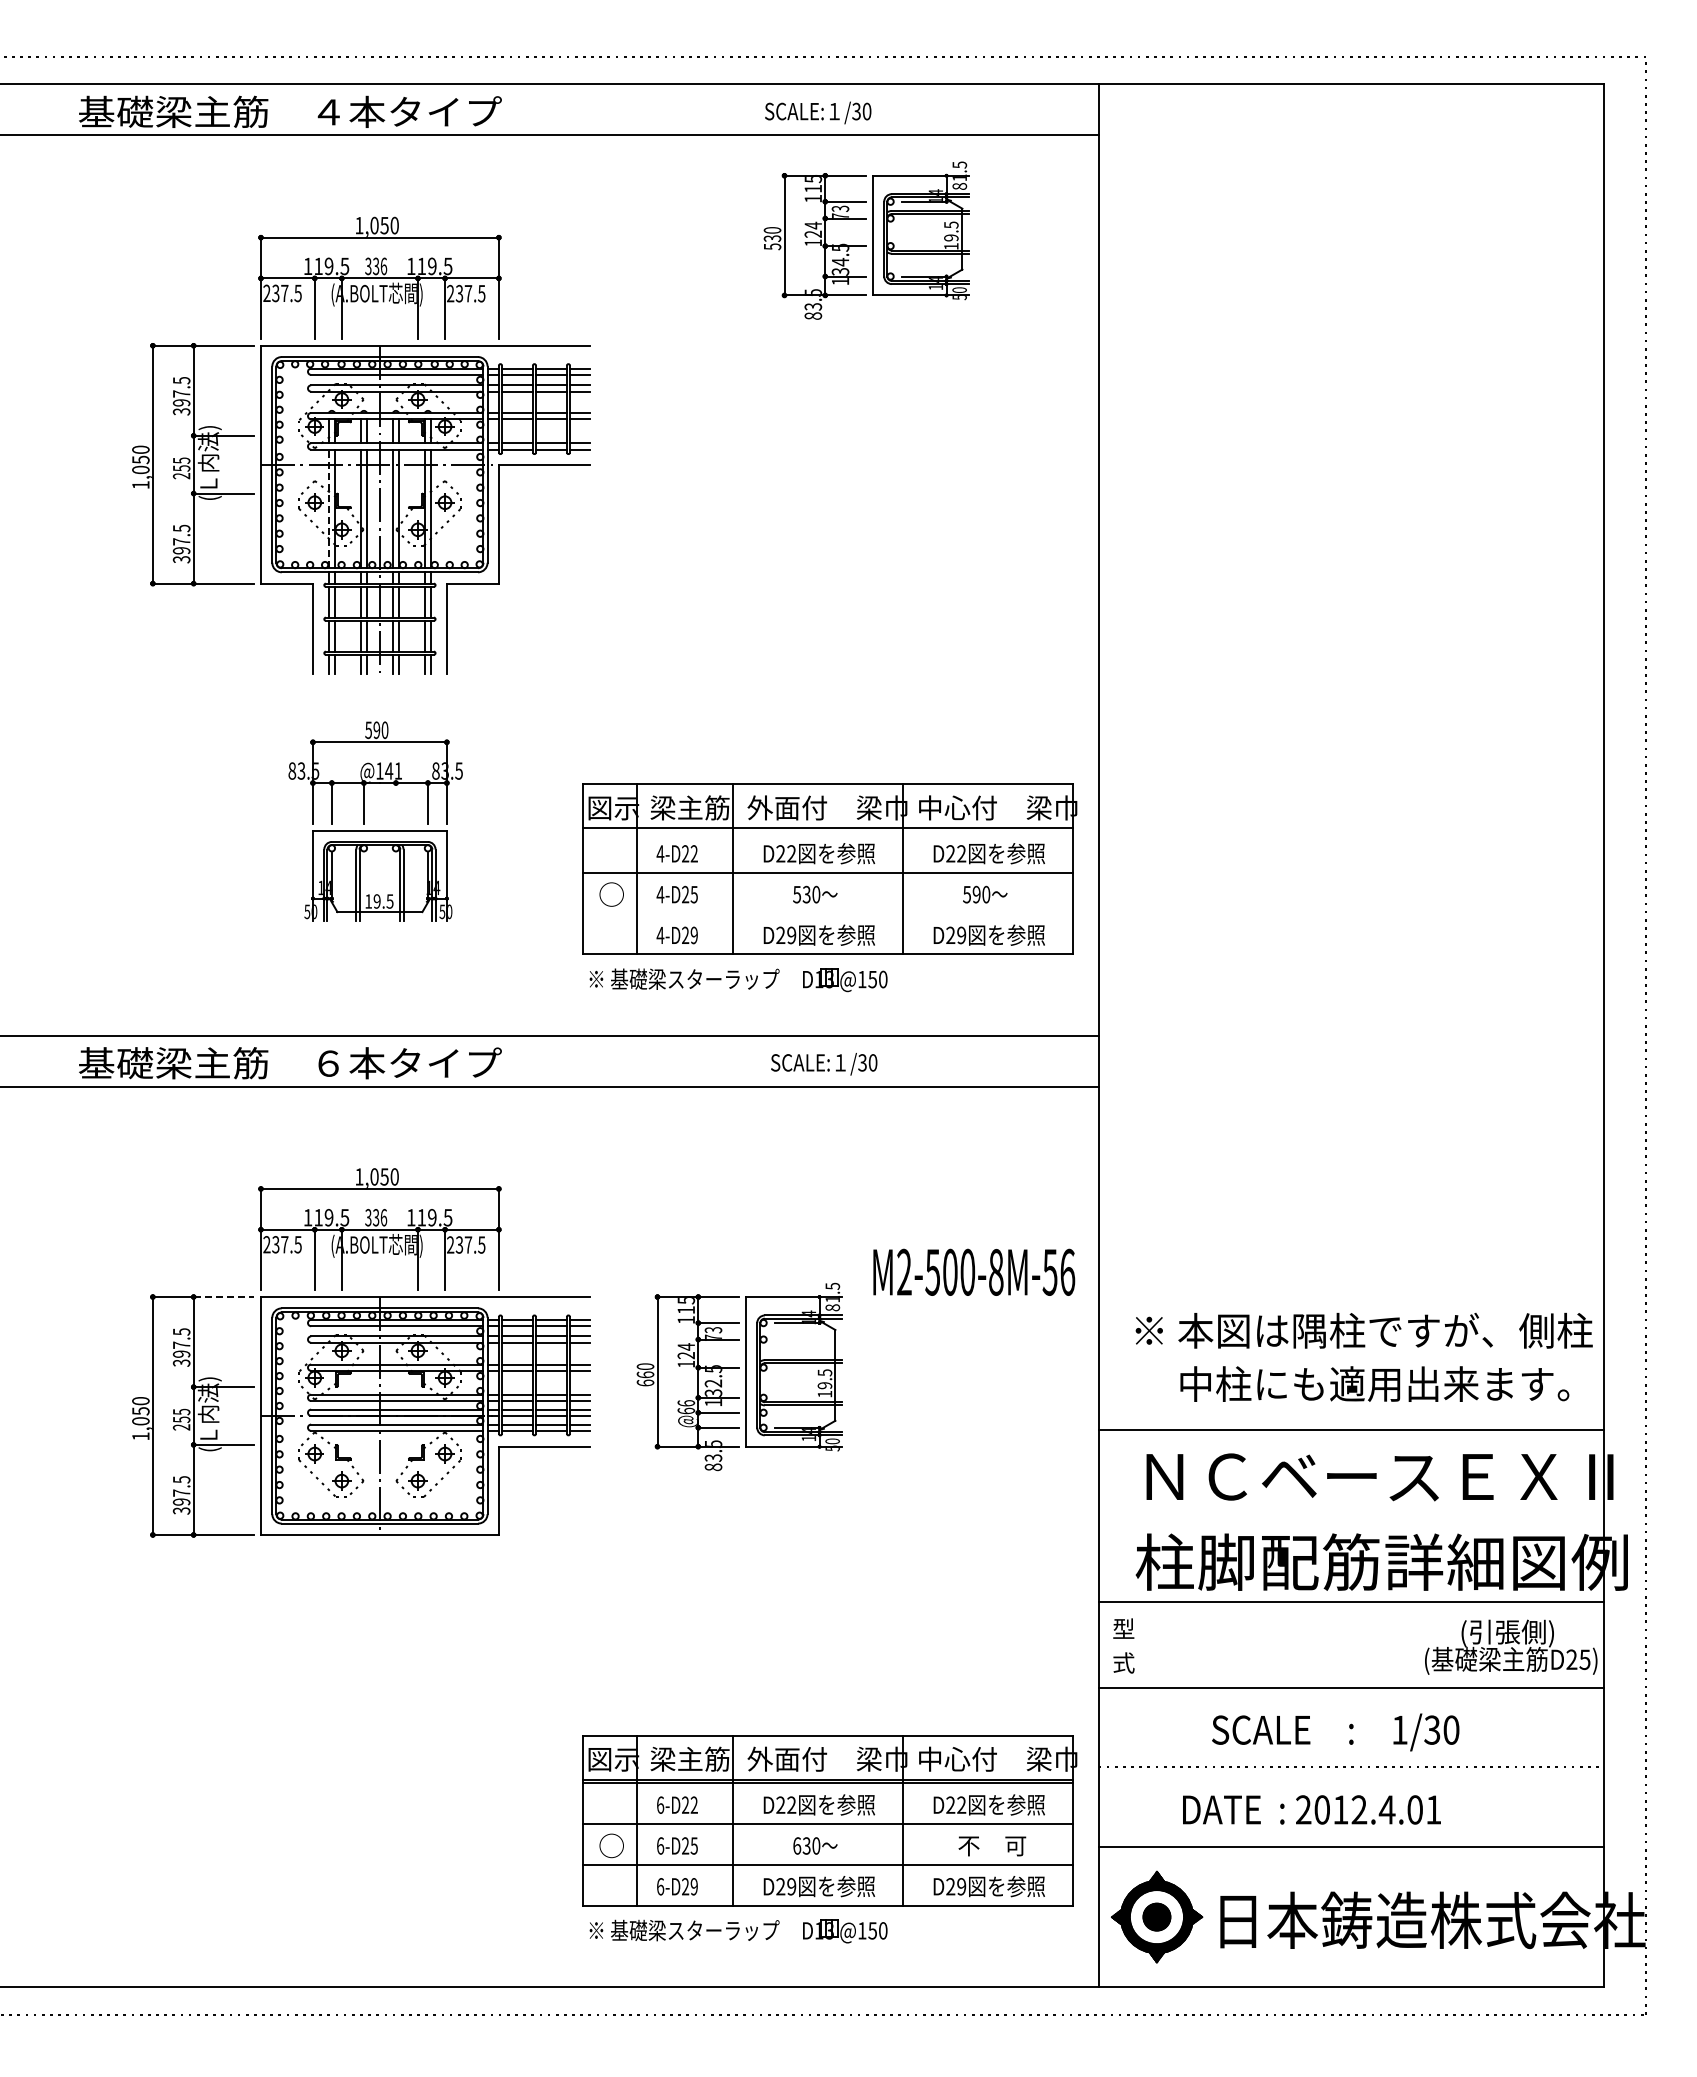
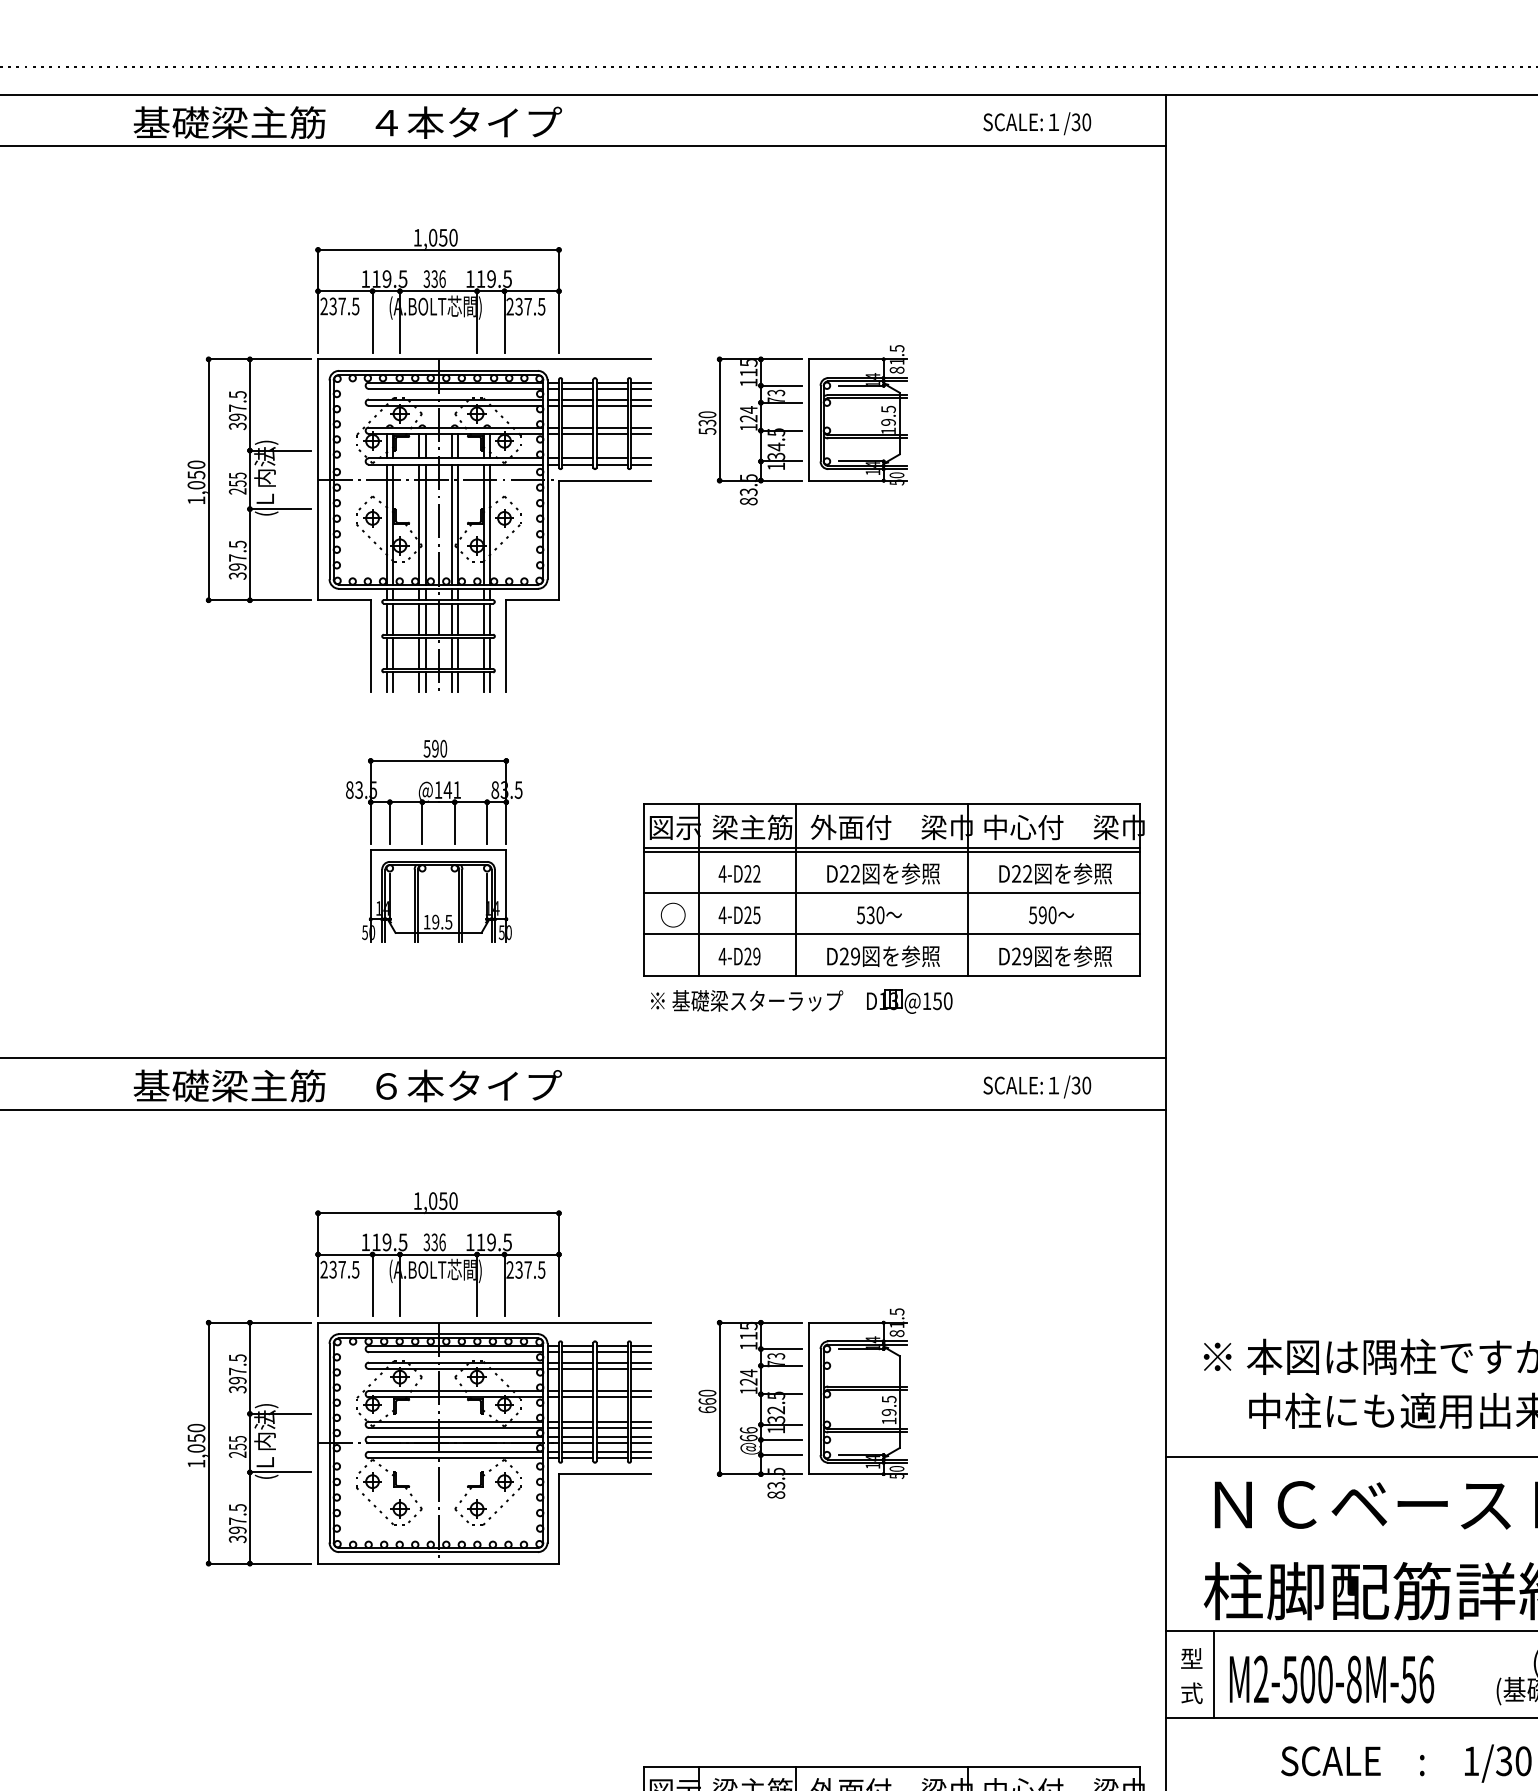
text: (818, 112) -> (1037, 123), moved
part: (866, 240) -> (802, 424), moved
line: (328, 508) -> (386, 524), dashed -> solid
line: (395, 803) -> (454, 822), added
line: (827, 831) -> (891, 851), added
line: (827, 913) -> (891, 934), added
text: (824, 1064) -> (1037, 1087), moved
text: (974, 1271) -> (1332, 1678), moved
line: (224, 1297) -> (281, 1323), dashed -> solid
line: (1146, 1644) -> (1214, 1674), added

